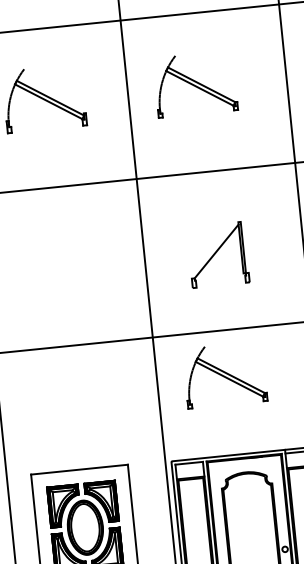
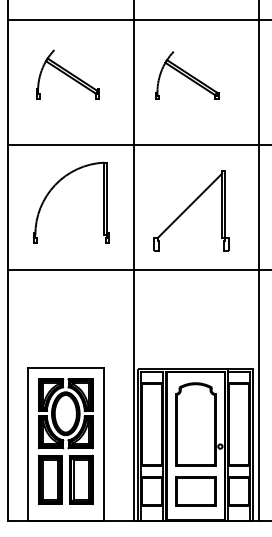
part: (43, 241) -> (55, 186), added
part: (218, 254) -> (191, 210), size x1.67
part: (225, 375) -> (187, 305), removed

